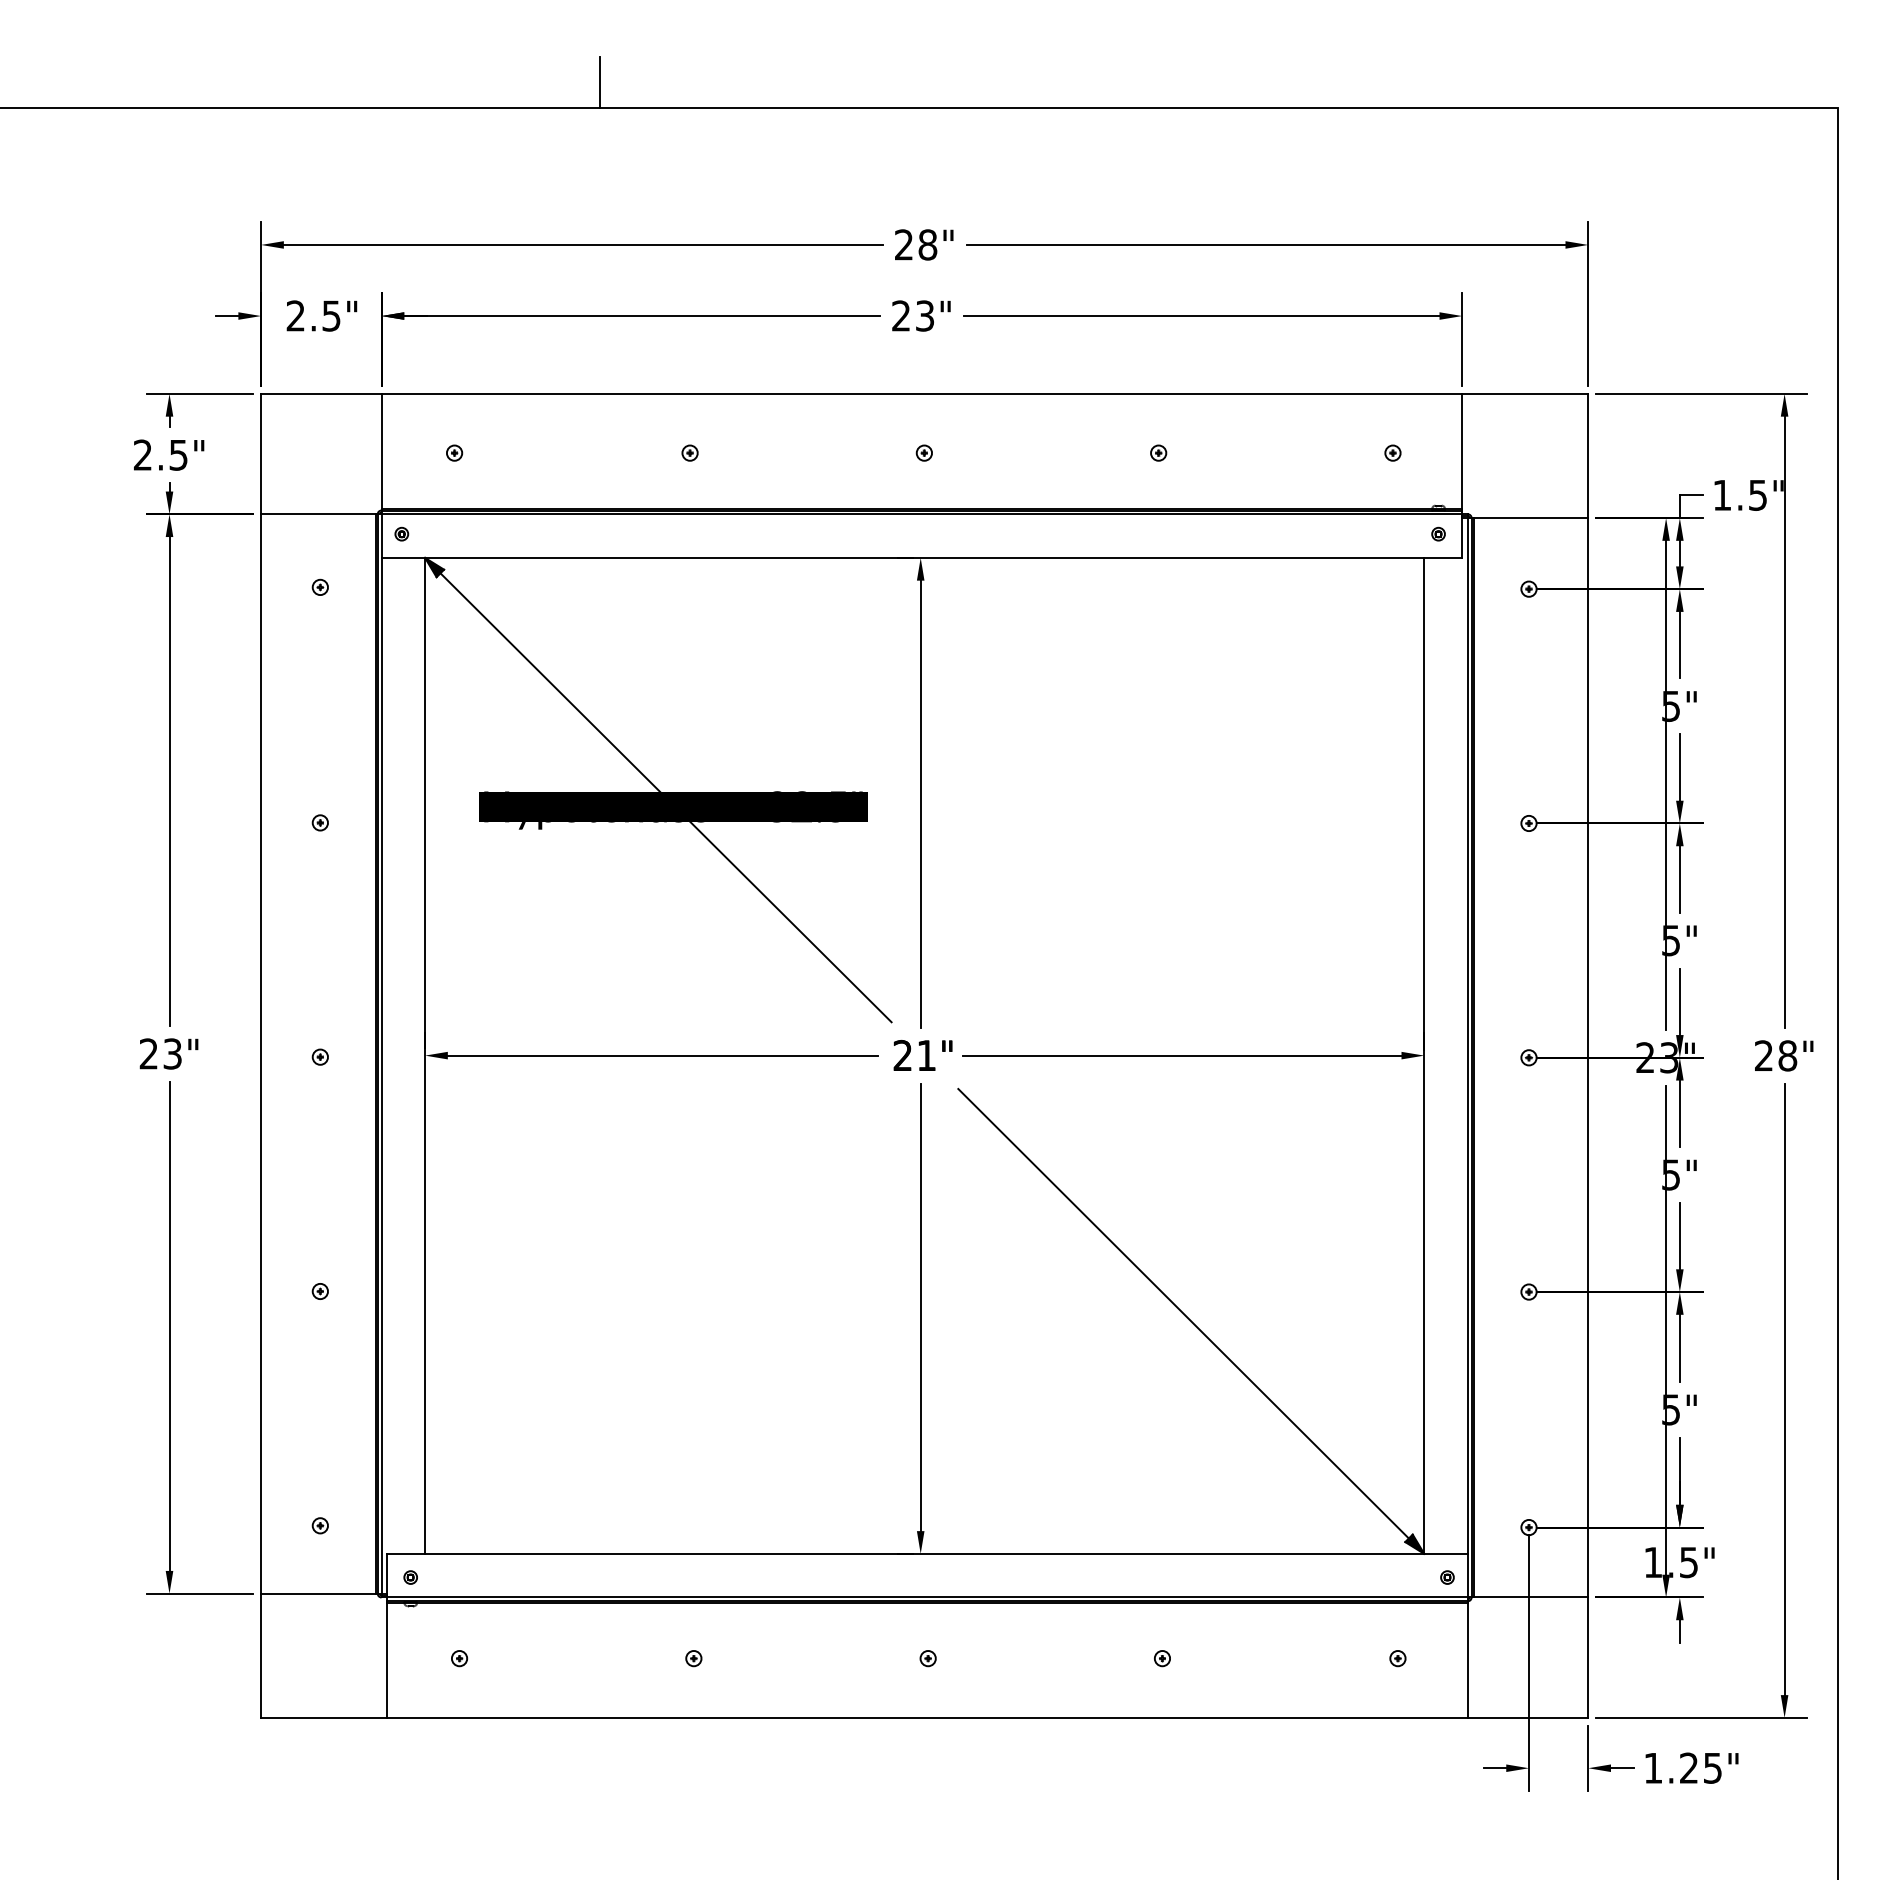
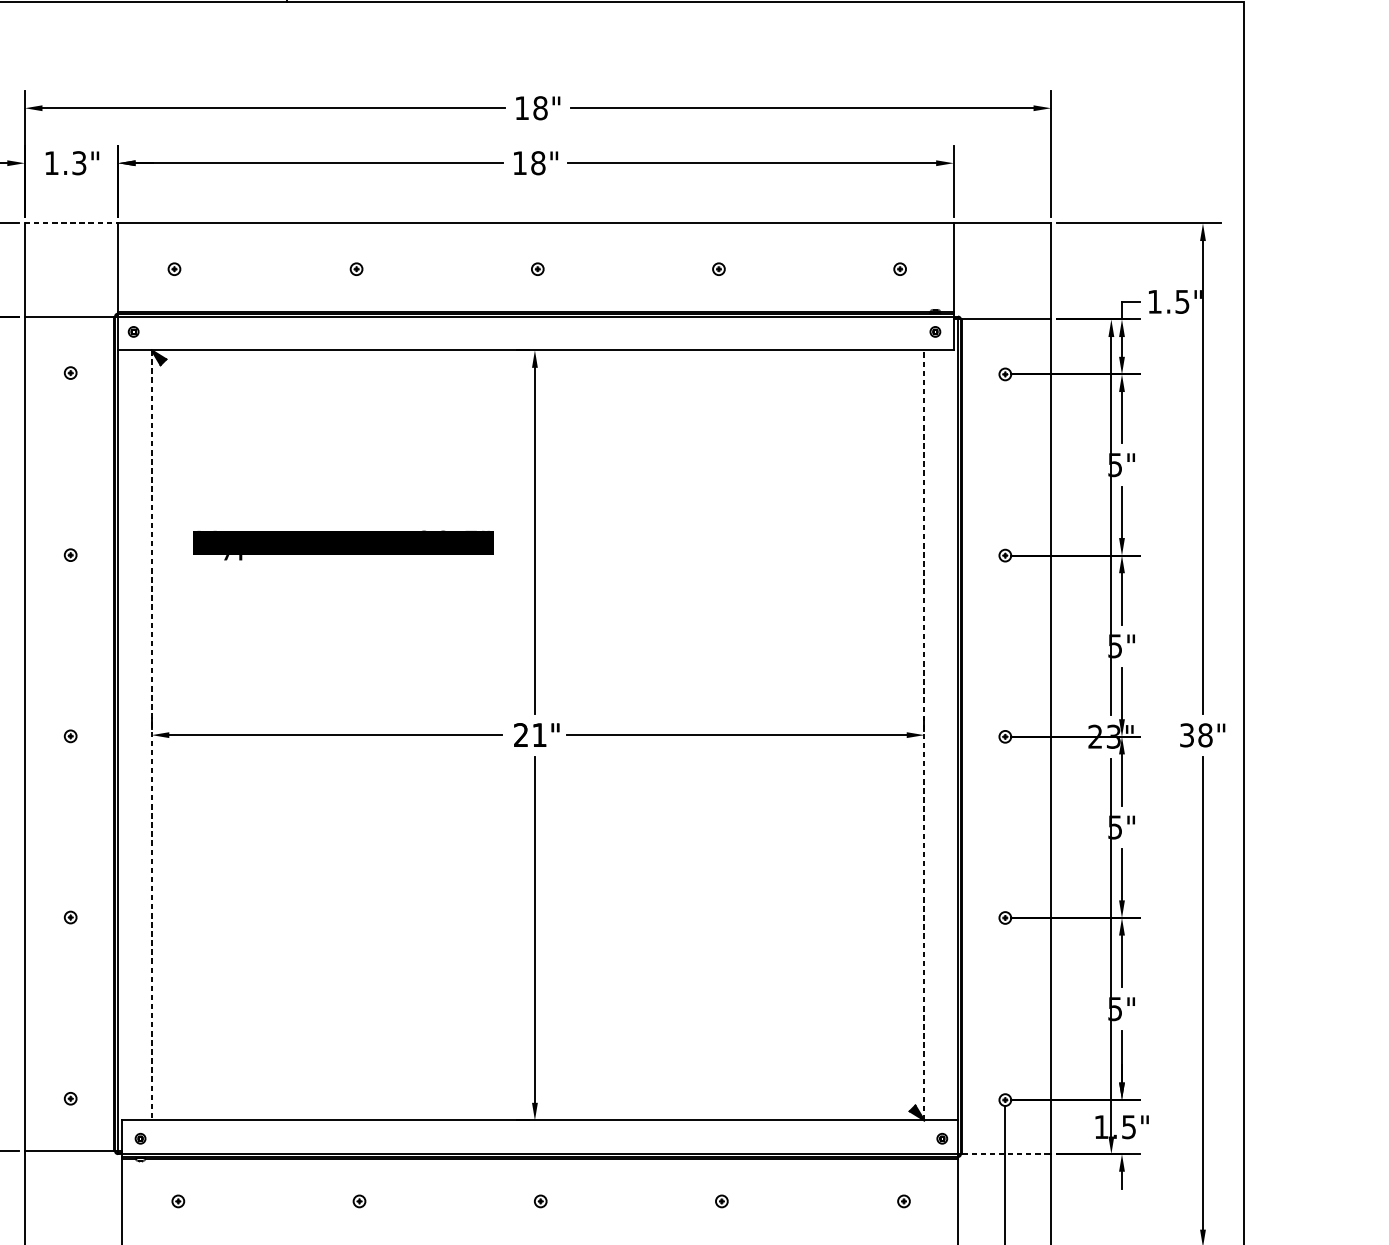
text: (903, 244) -> (521, 107), 28" -> 18"
text: (313, 315) -> (65, 162), 2.5" -> 1.3"
text: (913, 315) -> (529, 162), 23" -> 18"
line: (321, 393) -> (71, 223), solid -> dashed
line: (665, 797) -> (337, 535), removed
line: (425, 1055) -> (151, 735), solid -> dashed
line: (1424, 1055) -> (924, 735), solid -> dashed
text: (1763, 1055) -> (1186, 735), 28" -> 38"
line: (1183, 1313) -> (738, 934), removed
line: (1531, 1597) -> (1007, 1154), solid -> dashed

